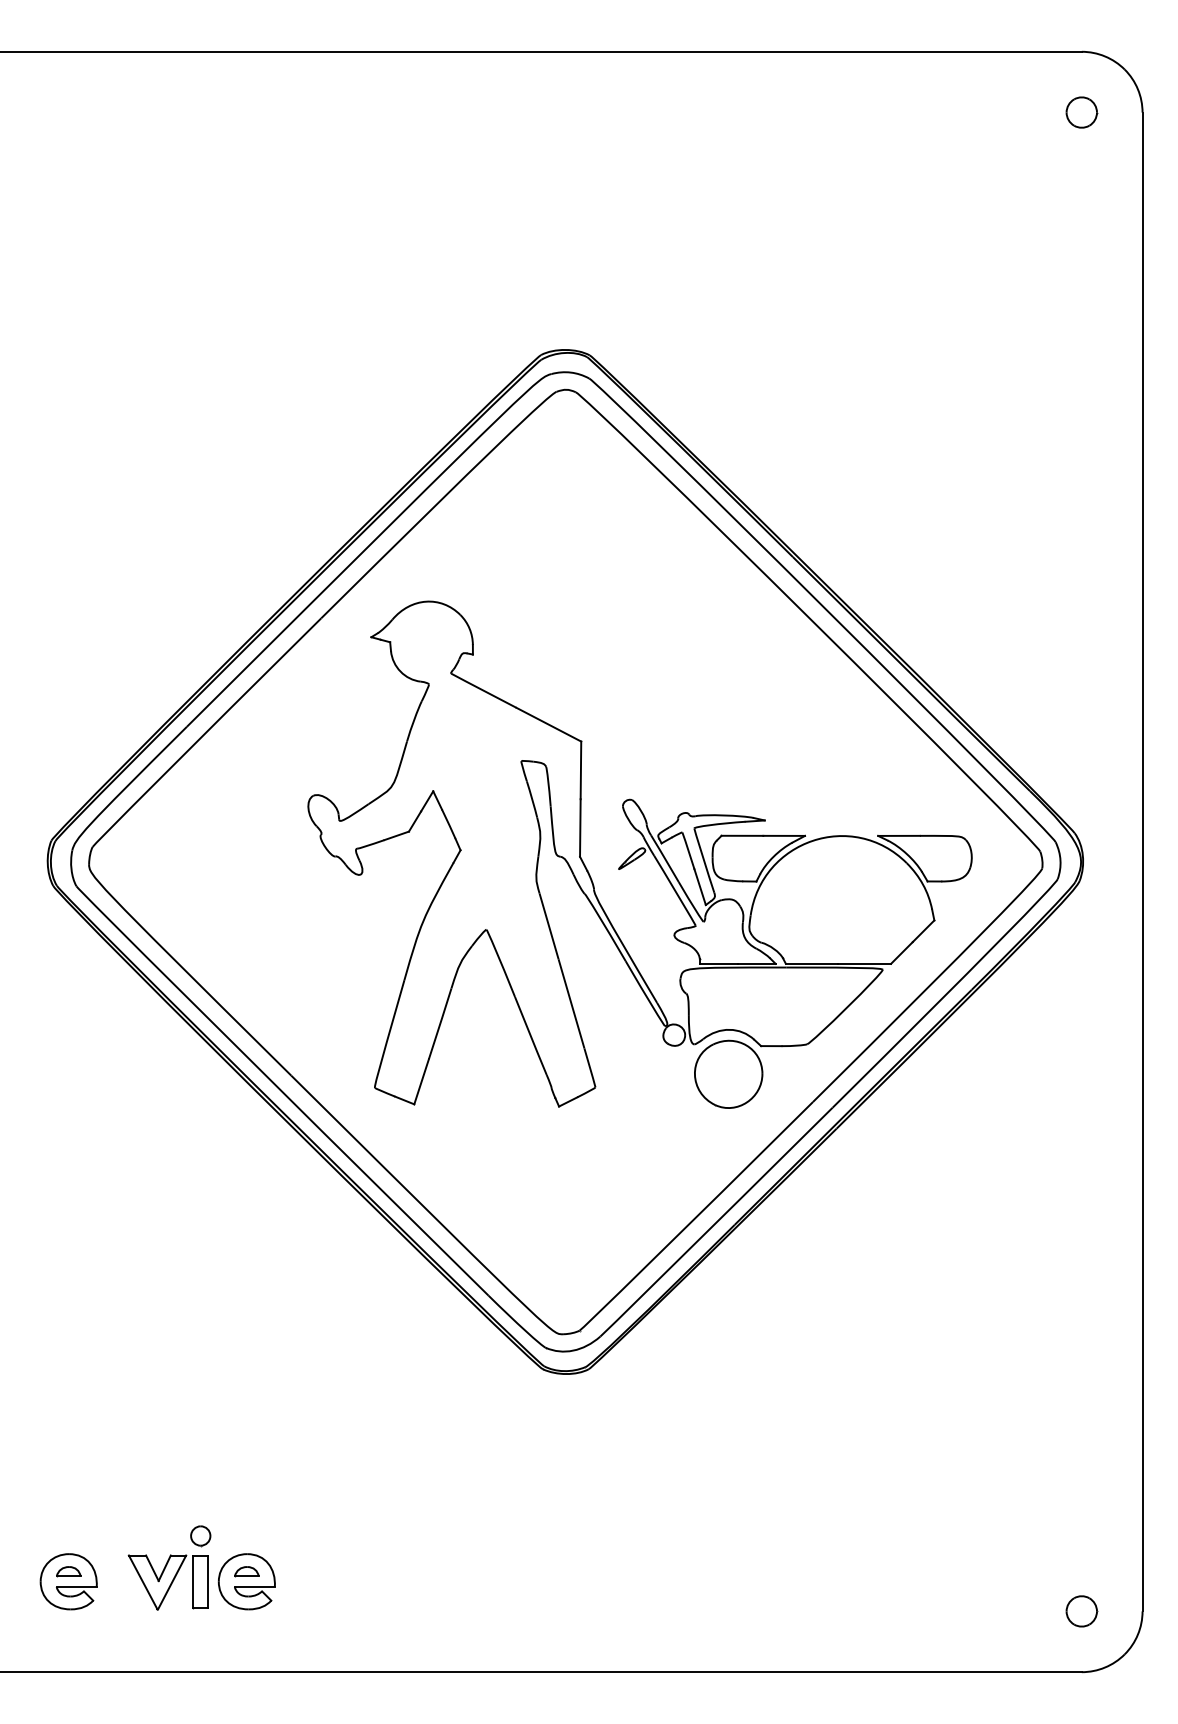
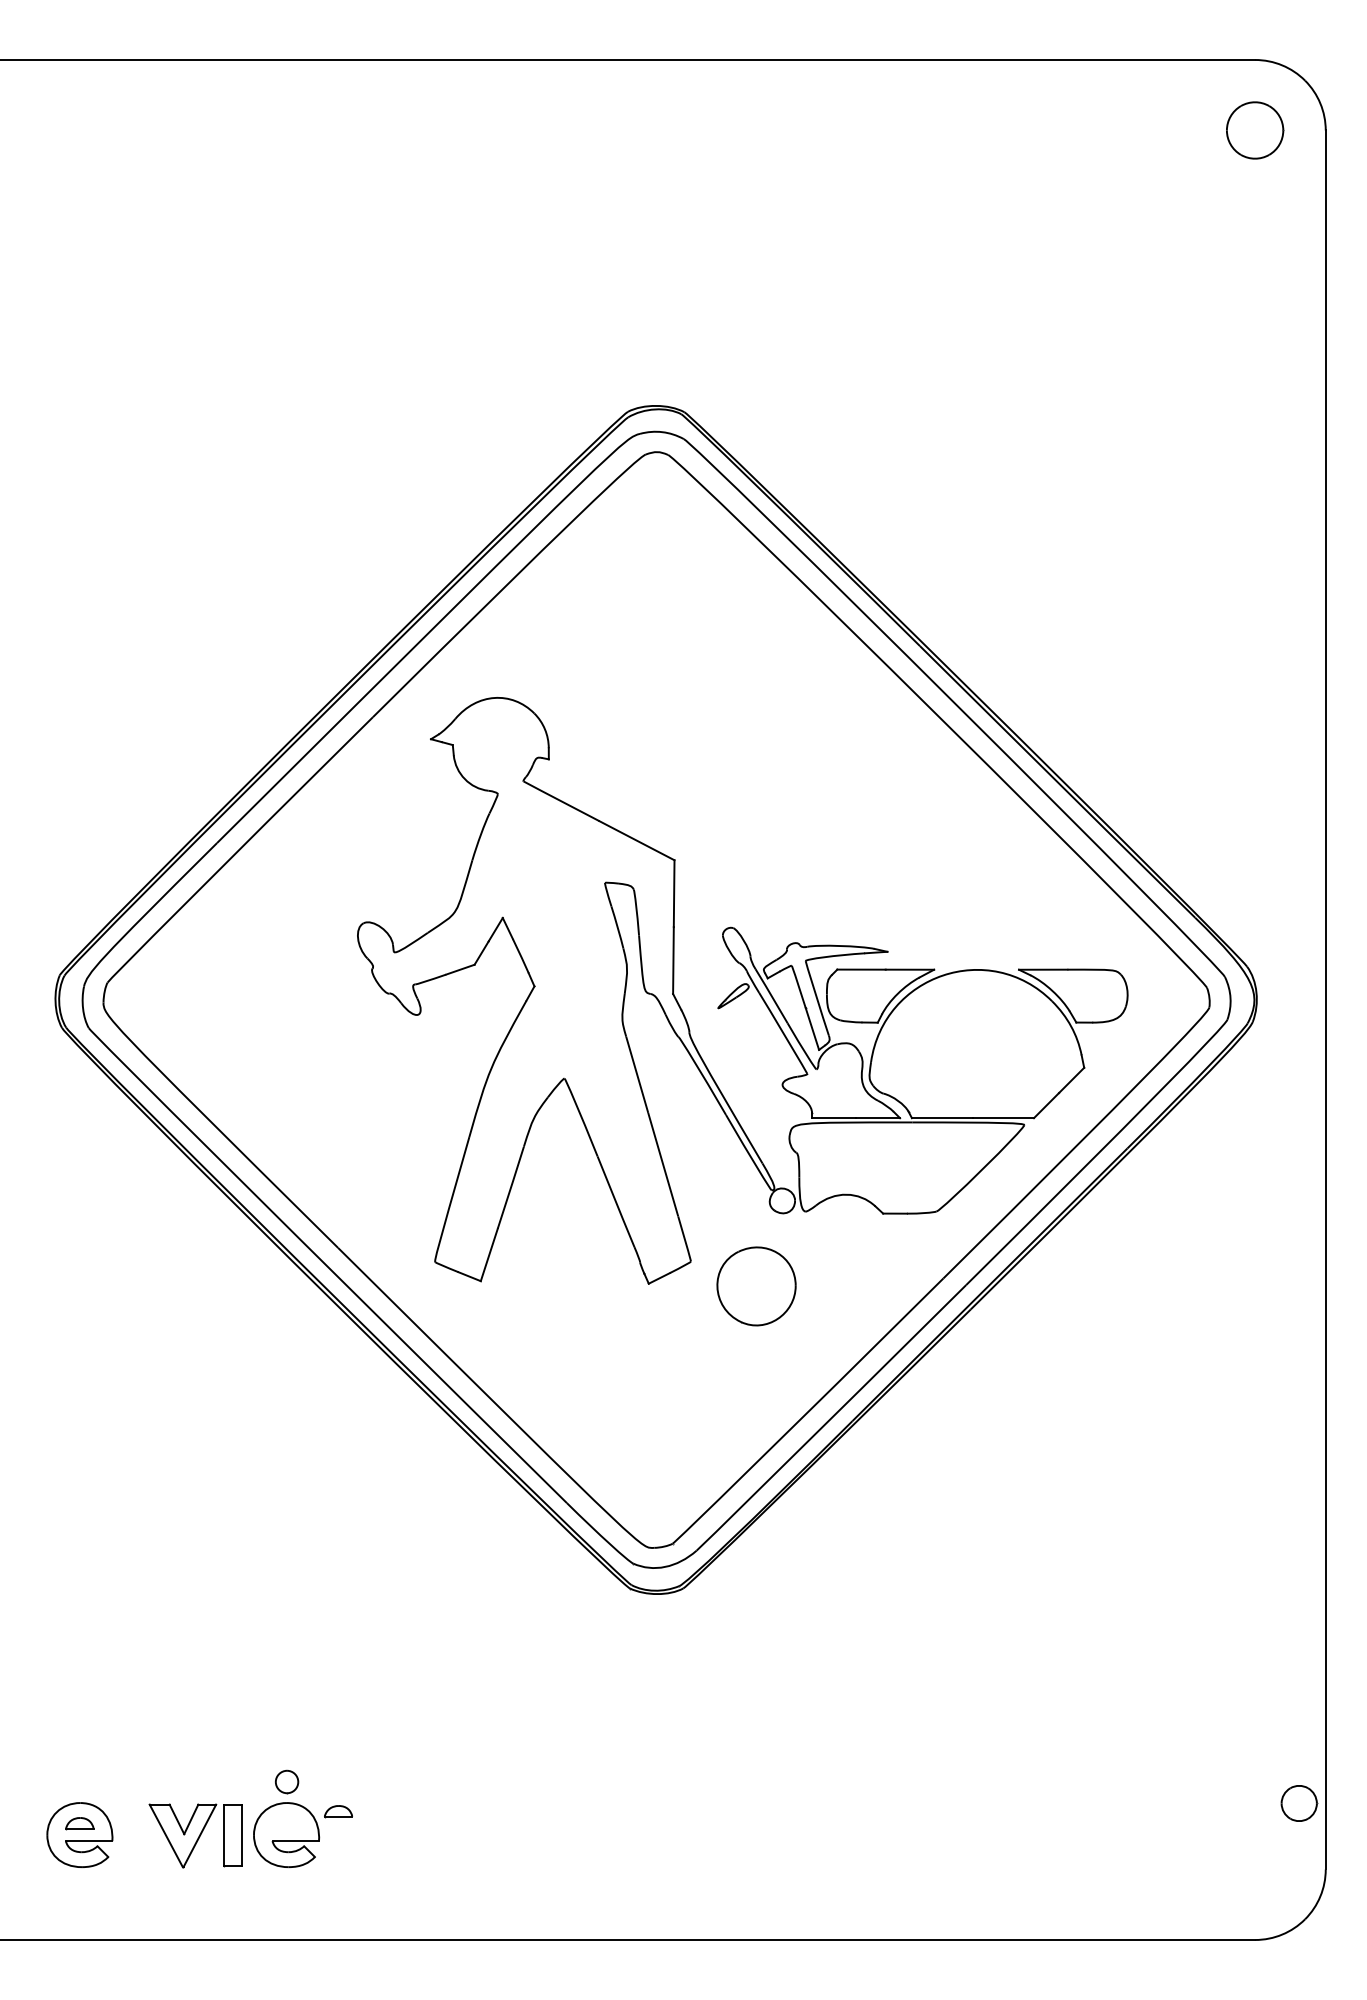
part: (1082, 112) -> (1255, 130), size x1.6
part: (728, 1074) -> (756, 1286), moved
part: (201, 1535) -> (287, 1781), moved
part: (246, 1571) -> (338, 1811), moved
part: (1082, 1611) -> (1299, 1803), moved

